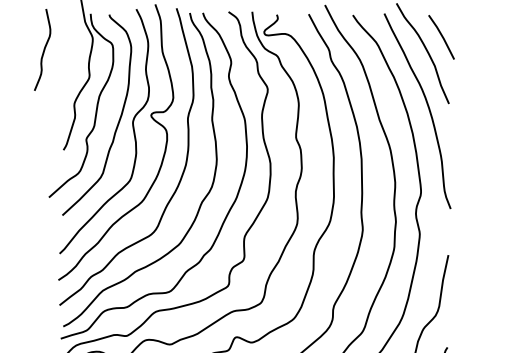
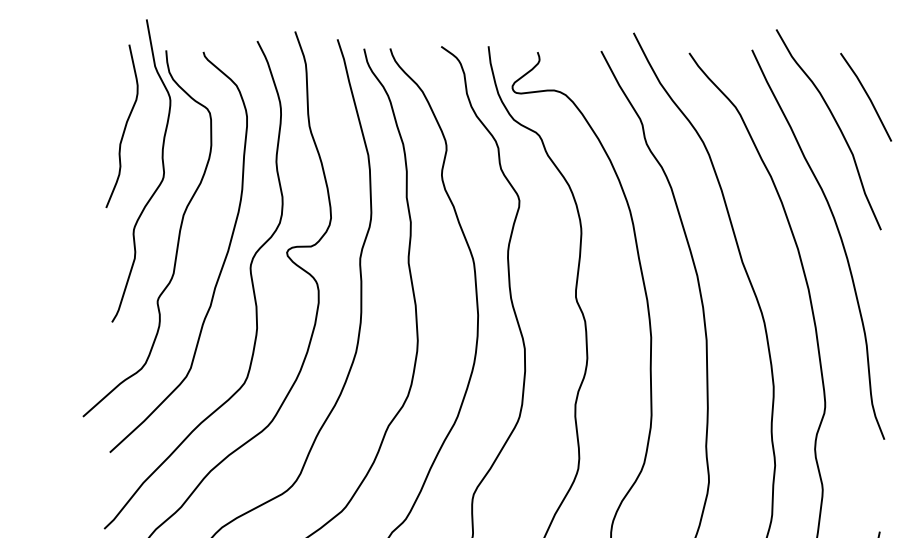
curve: (43, 49) -> (123, 125), moved

